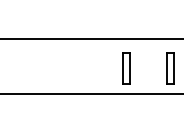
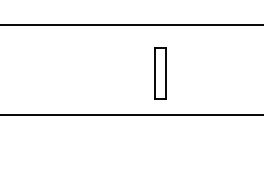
part: (170, 68) -> (231, 73), removed

